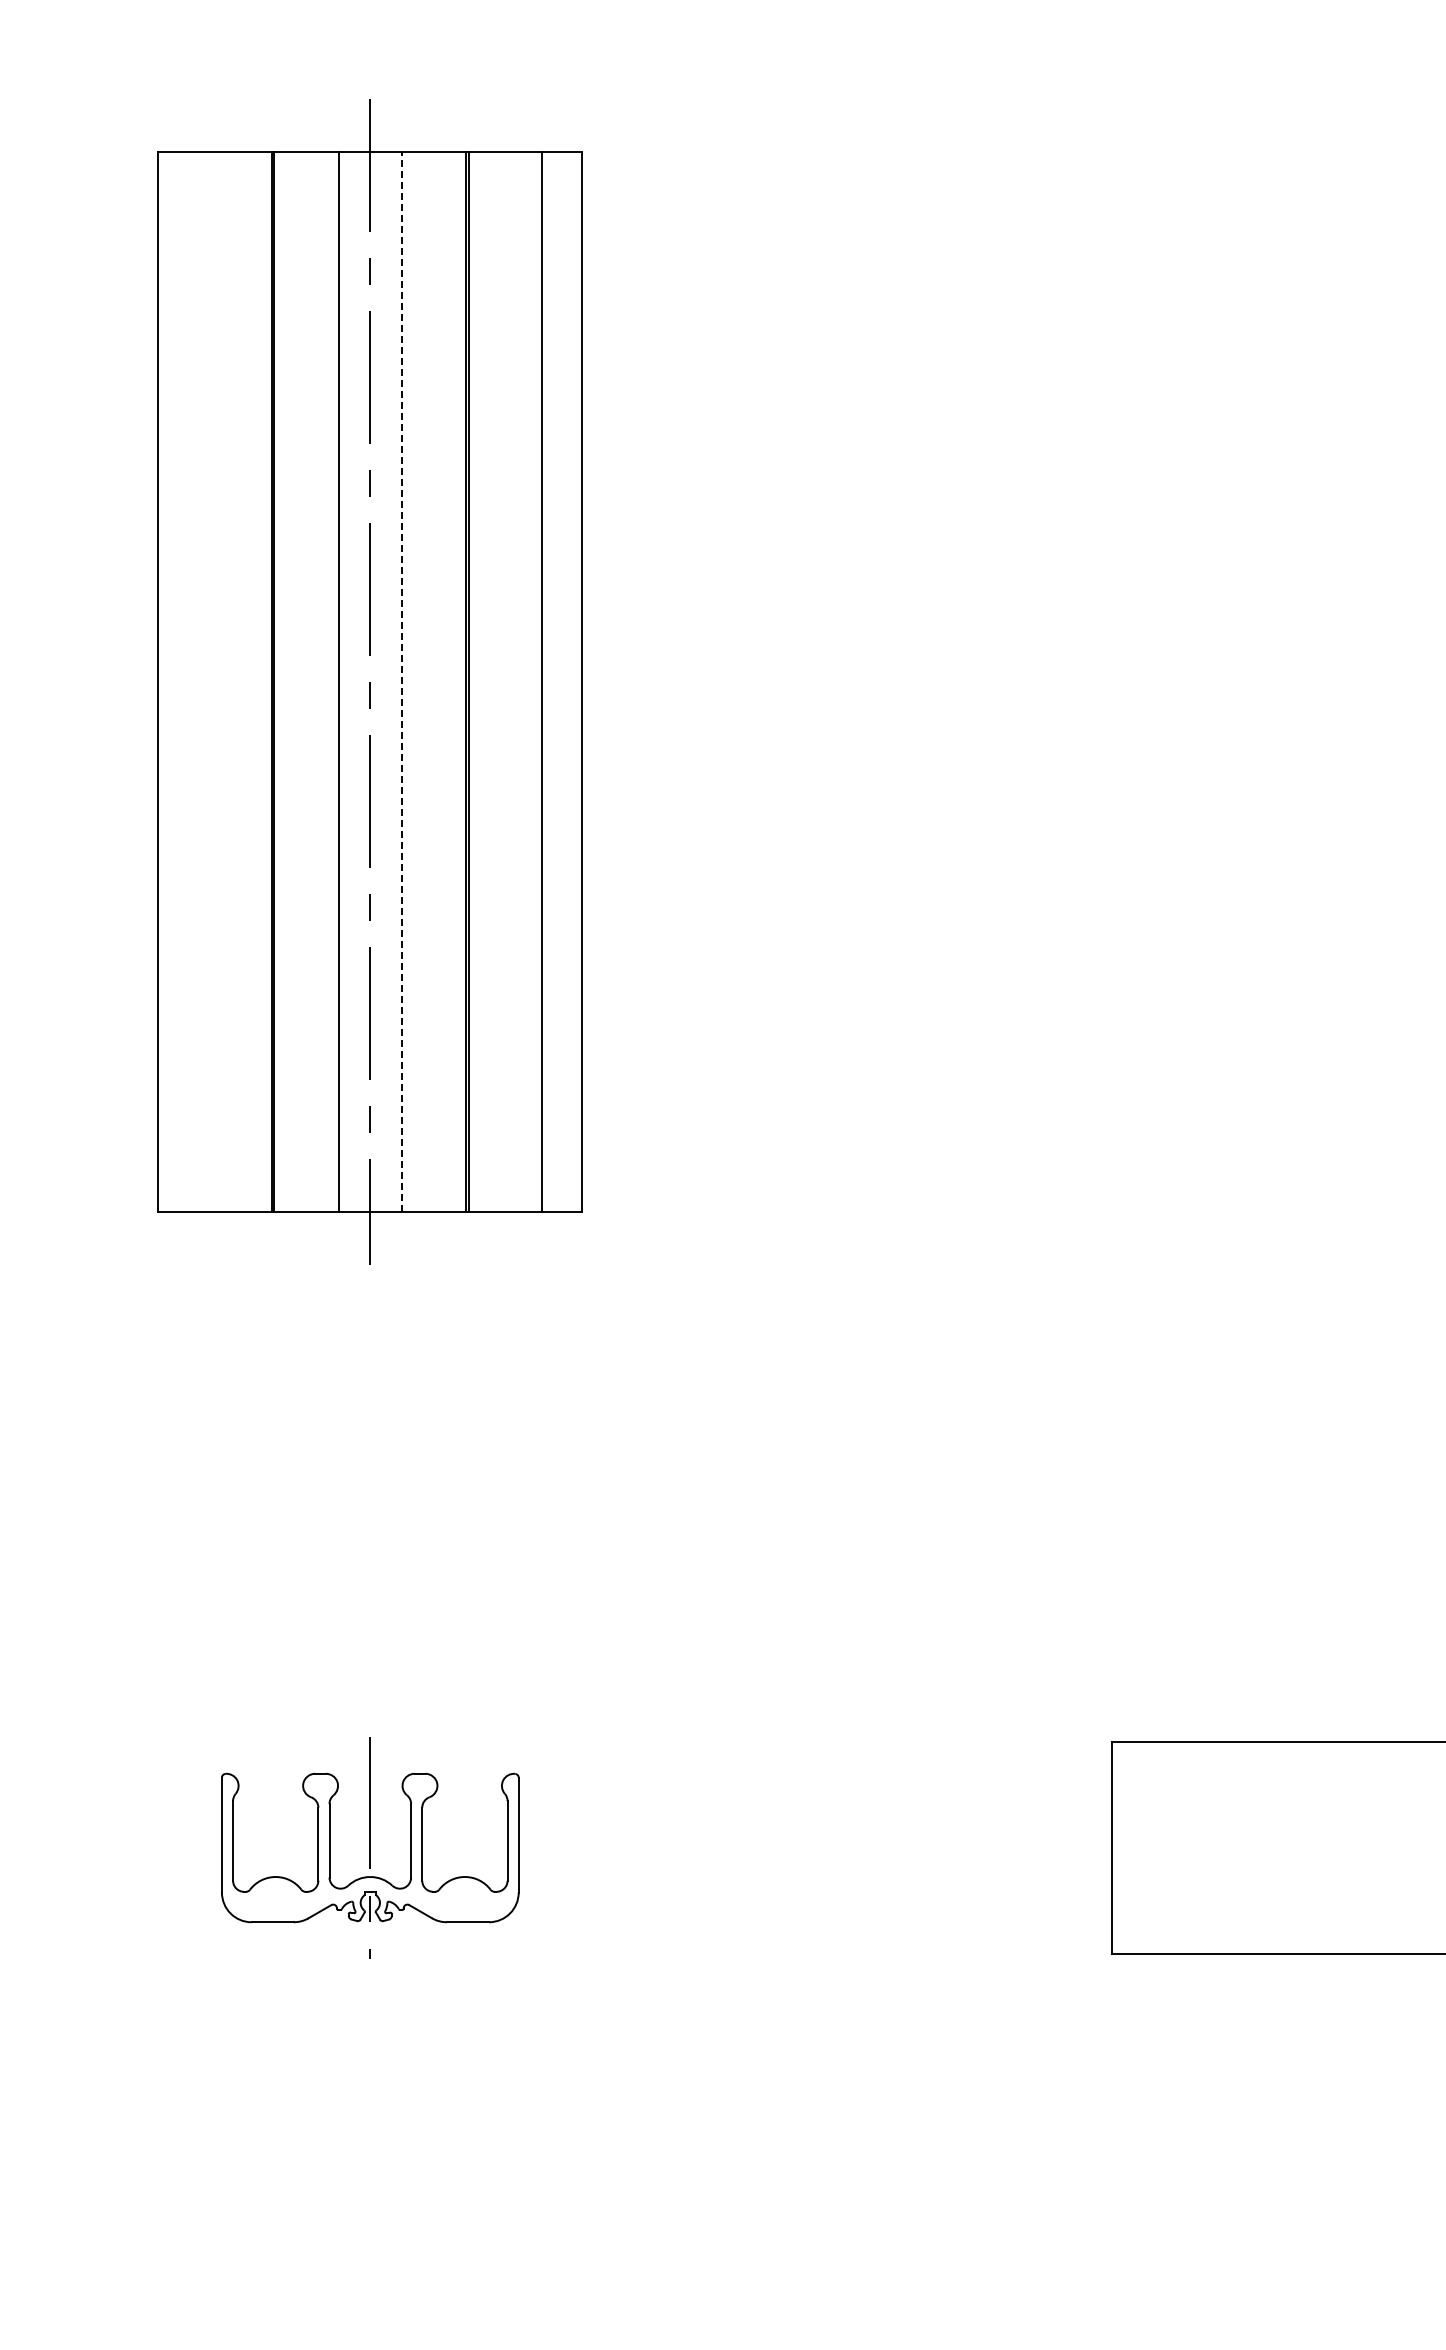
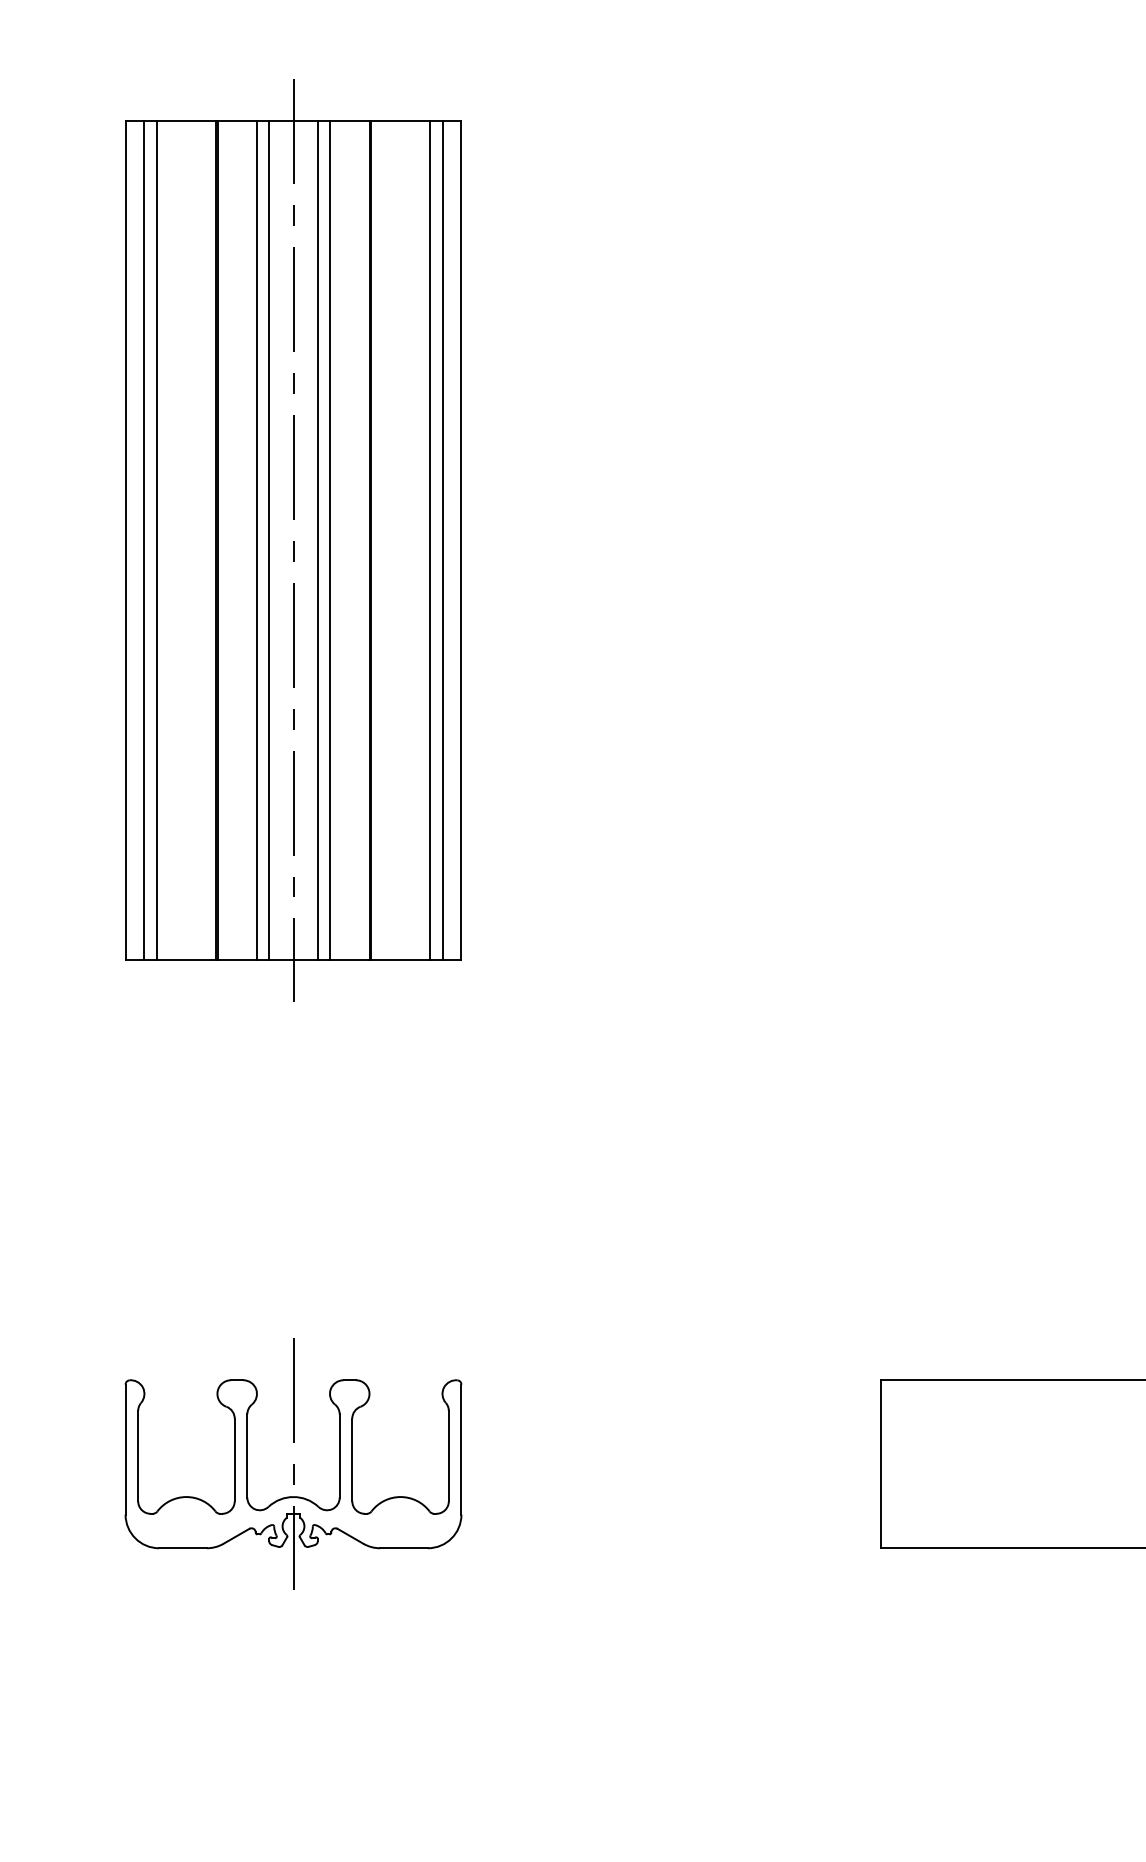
line: (182, 682) -> (144, 540), added
line: (198, 682) -> (157, 540), added
line: (324, 682) -> (257, 540), added
line: (401, 682) -> (318, 540), dashed -> solid
line: (416, 682) -> (330, 540), added
line: (558, 682) -> (442, 540), added
part: (370, 1847) -> (293, 1463), size x1.43

